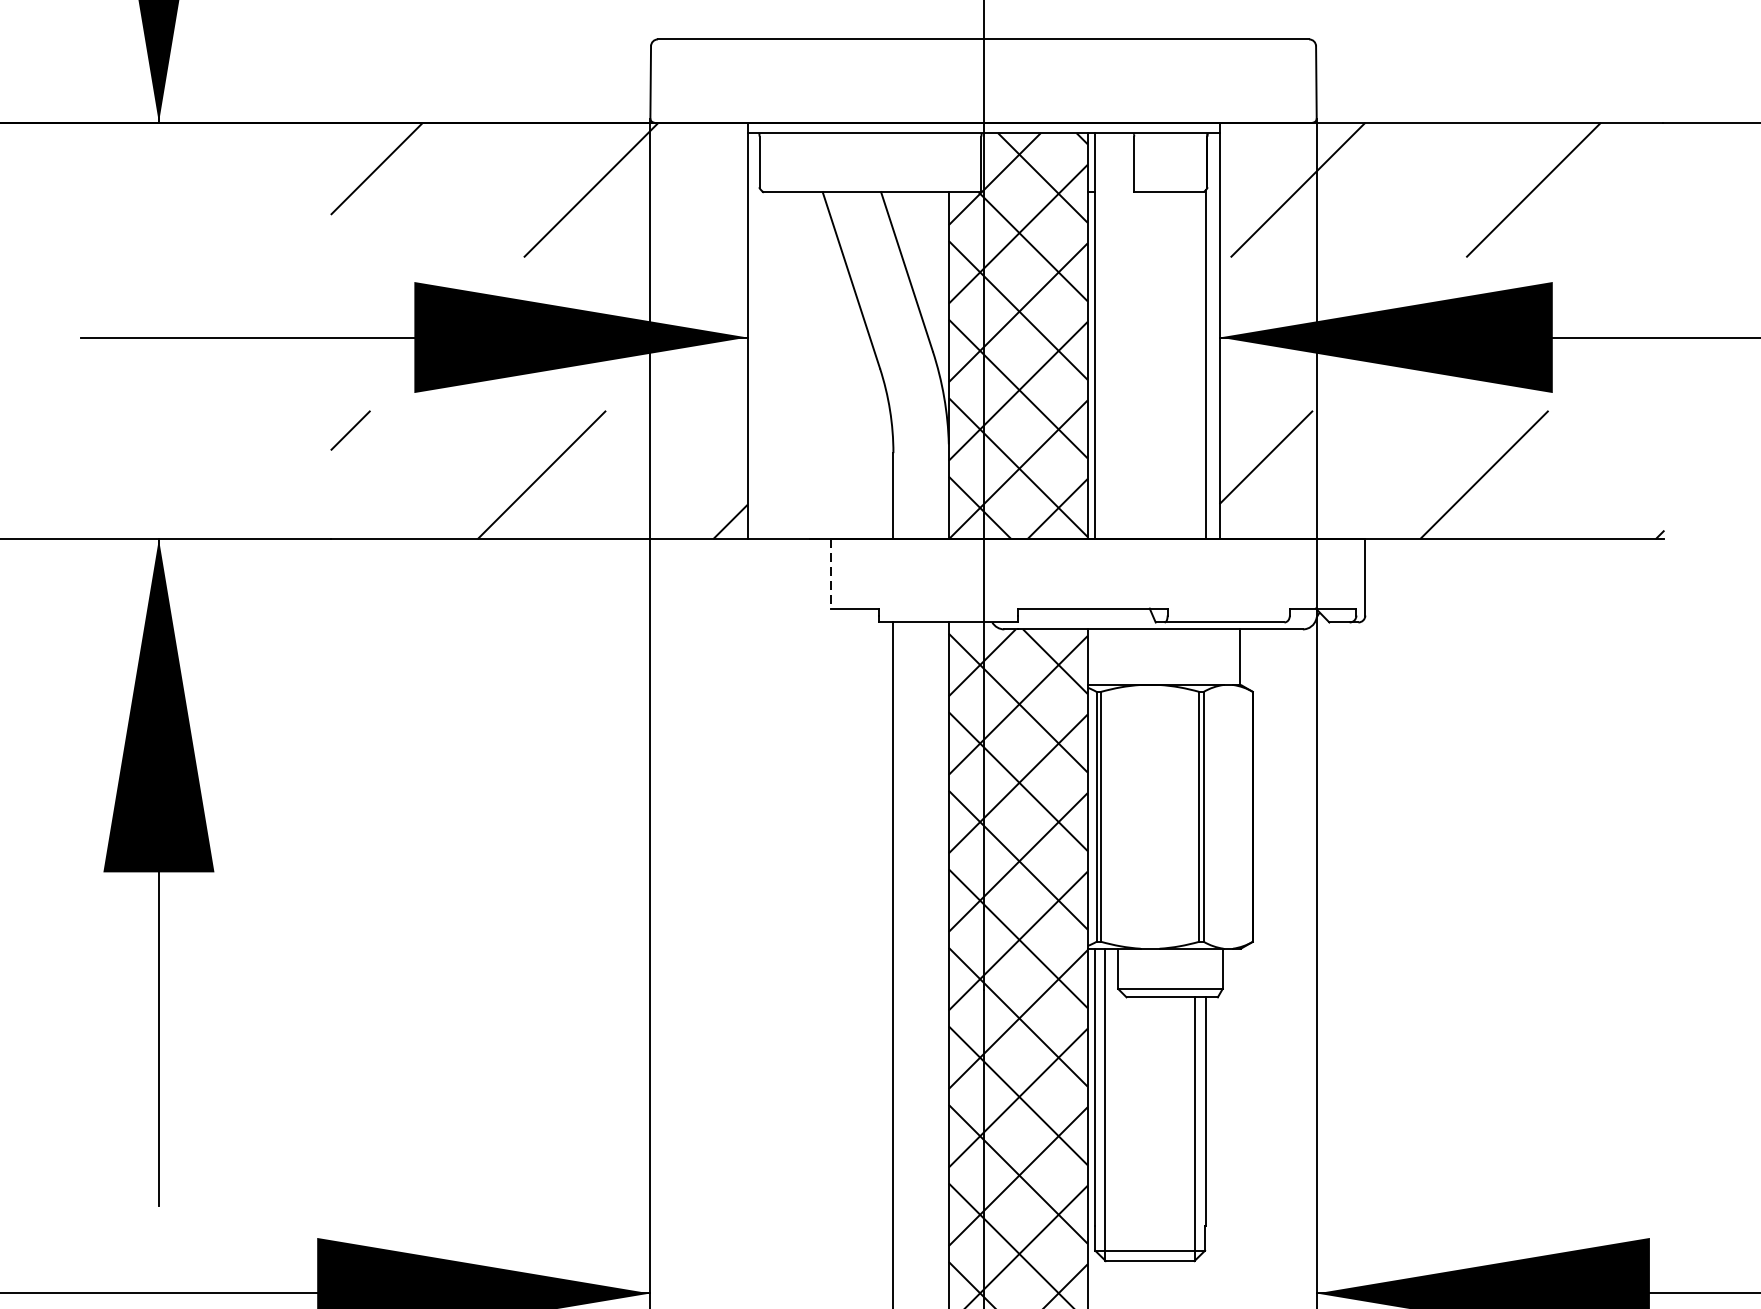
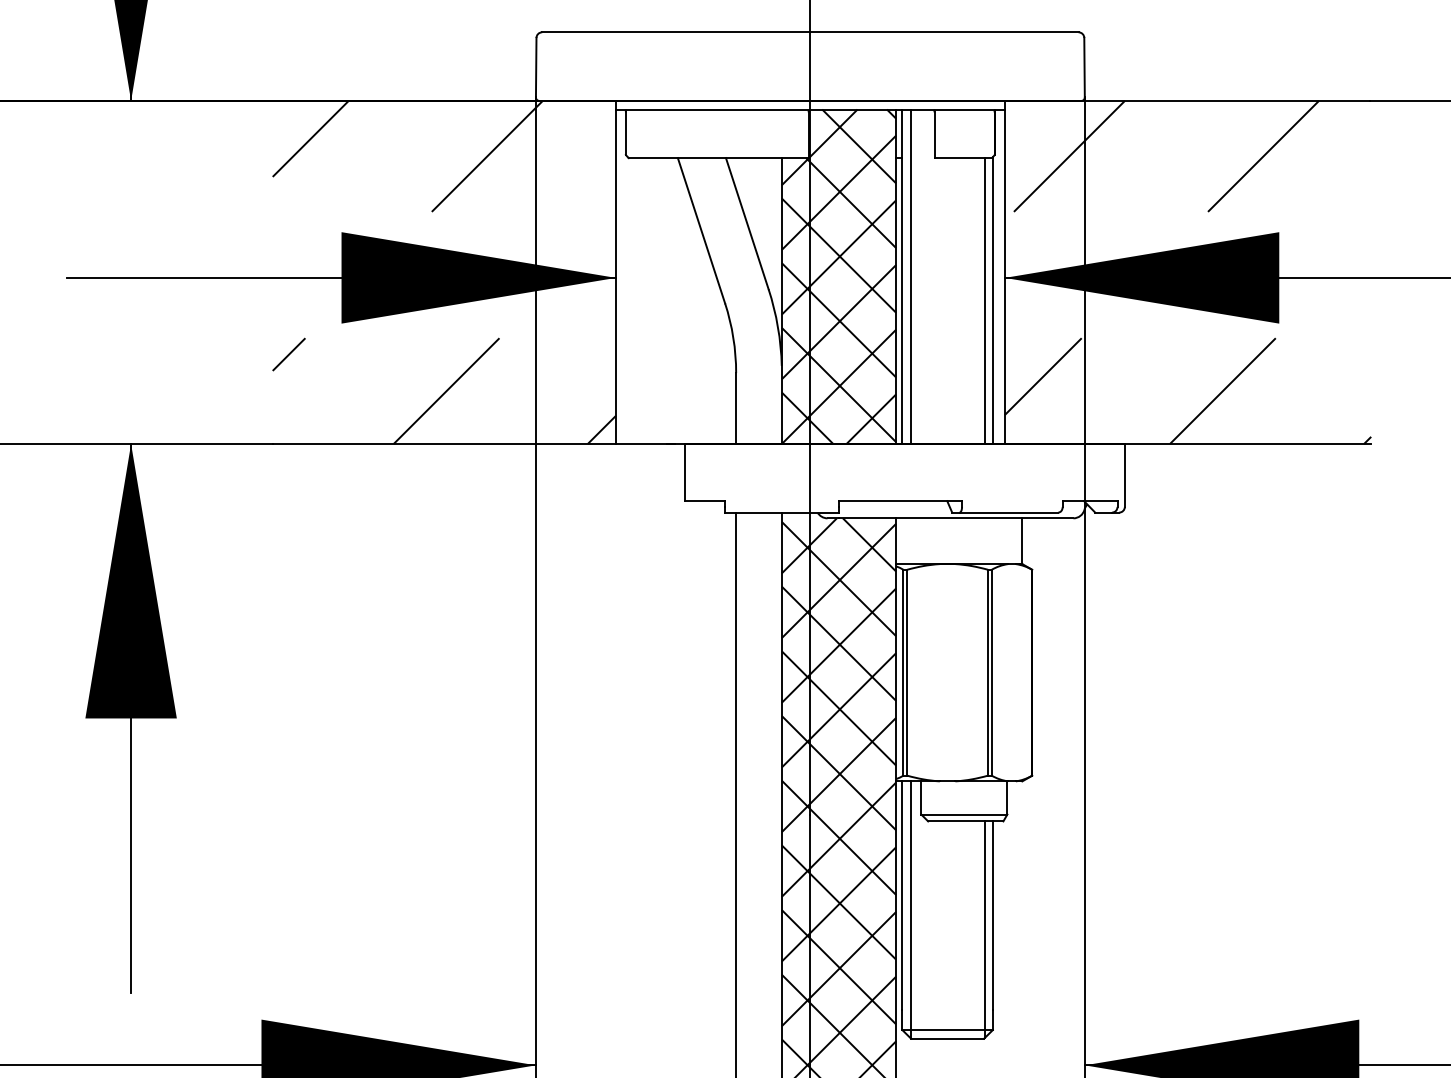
line: (1105, 335) -> (910, 276), added
line: (1194, 366) -> (984, 301), added
line: (830, 573) -> (684, 472), dashed -> solid

